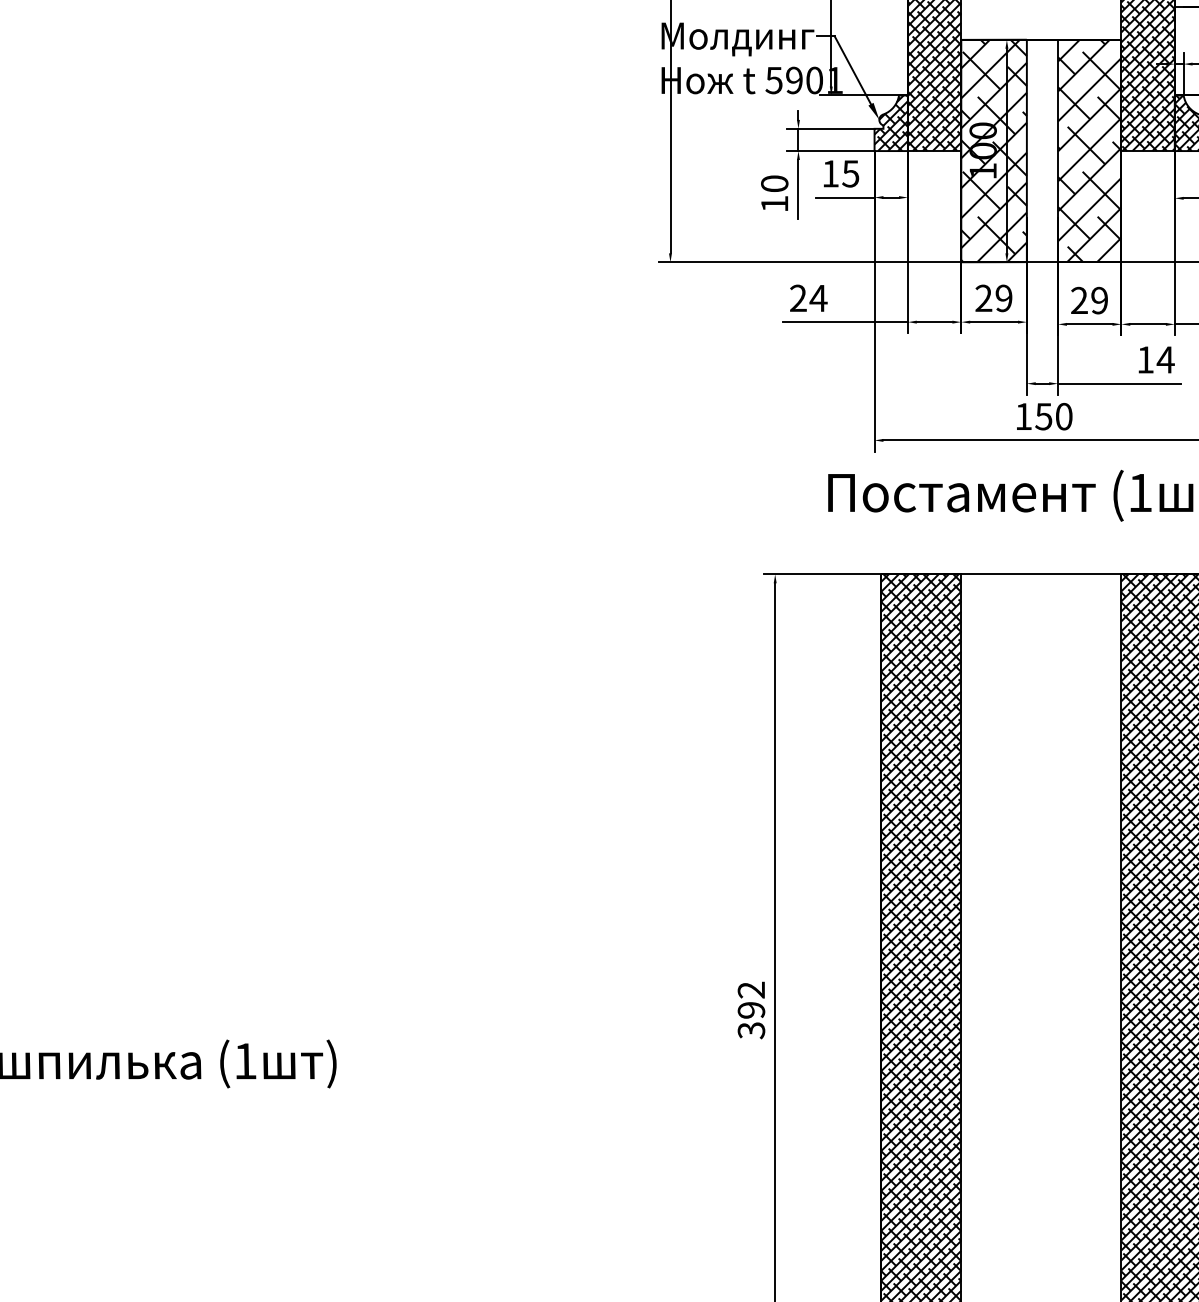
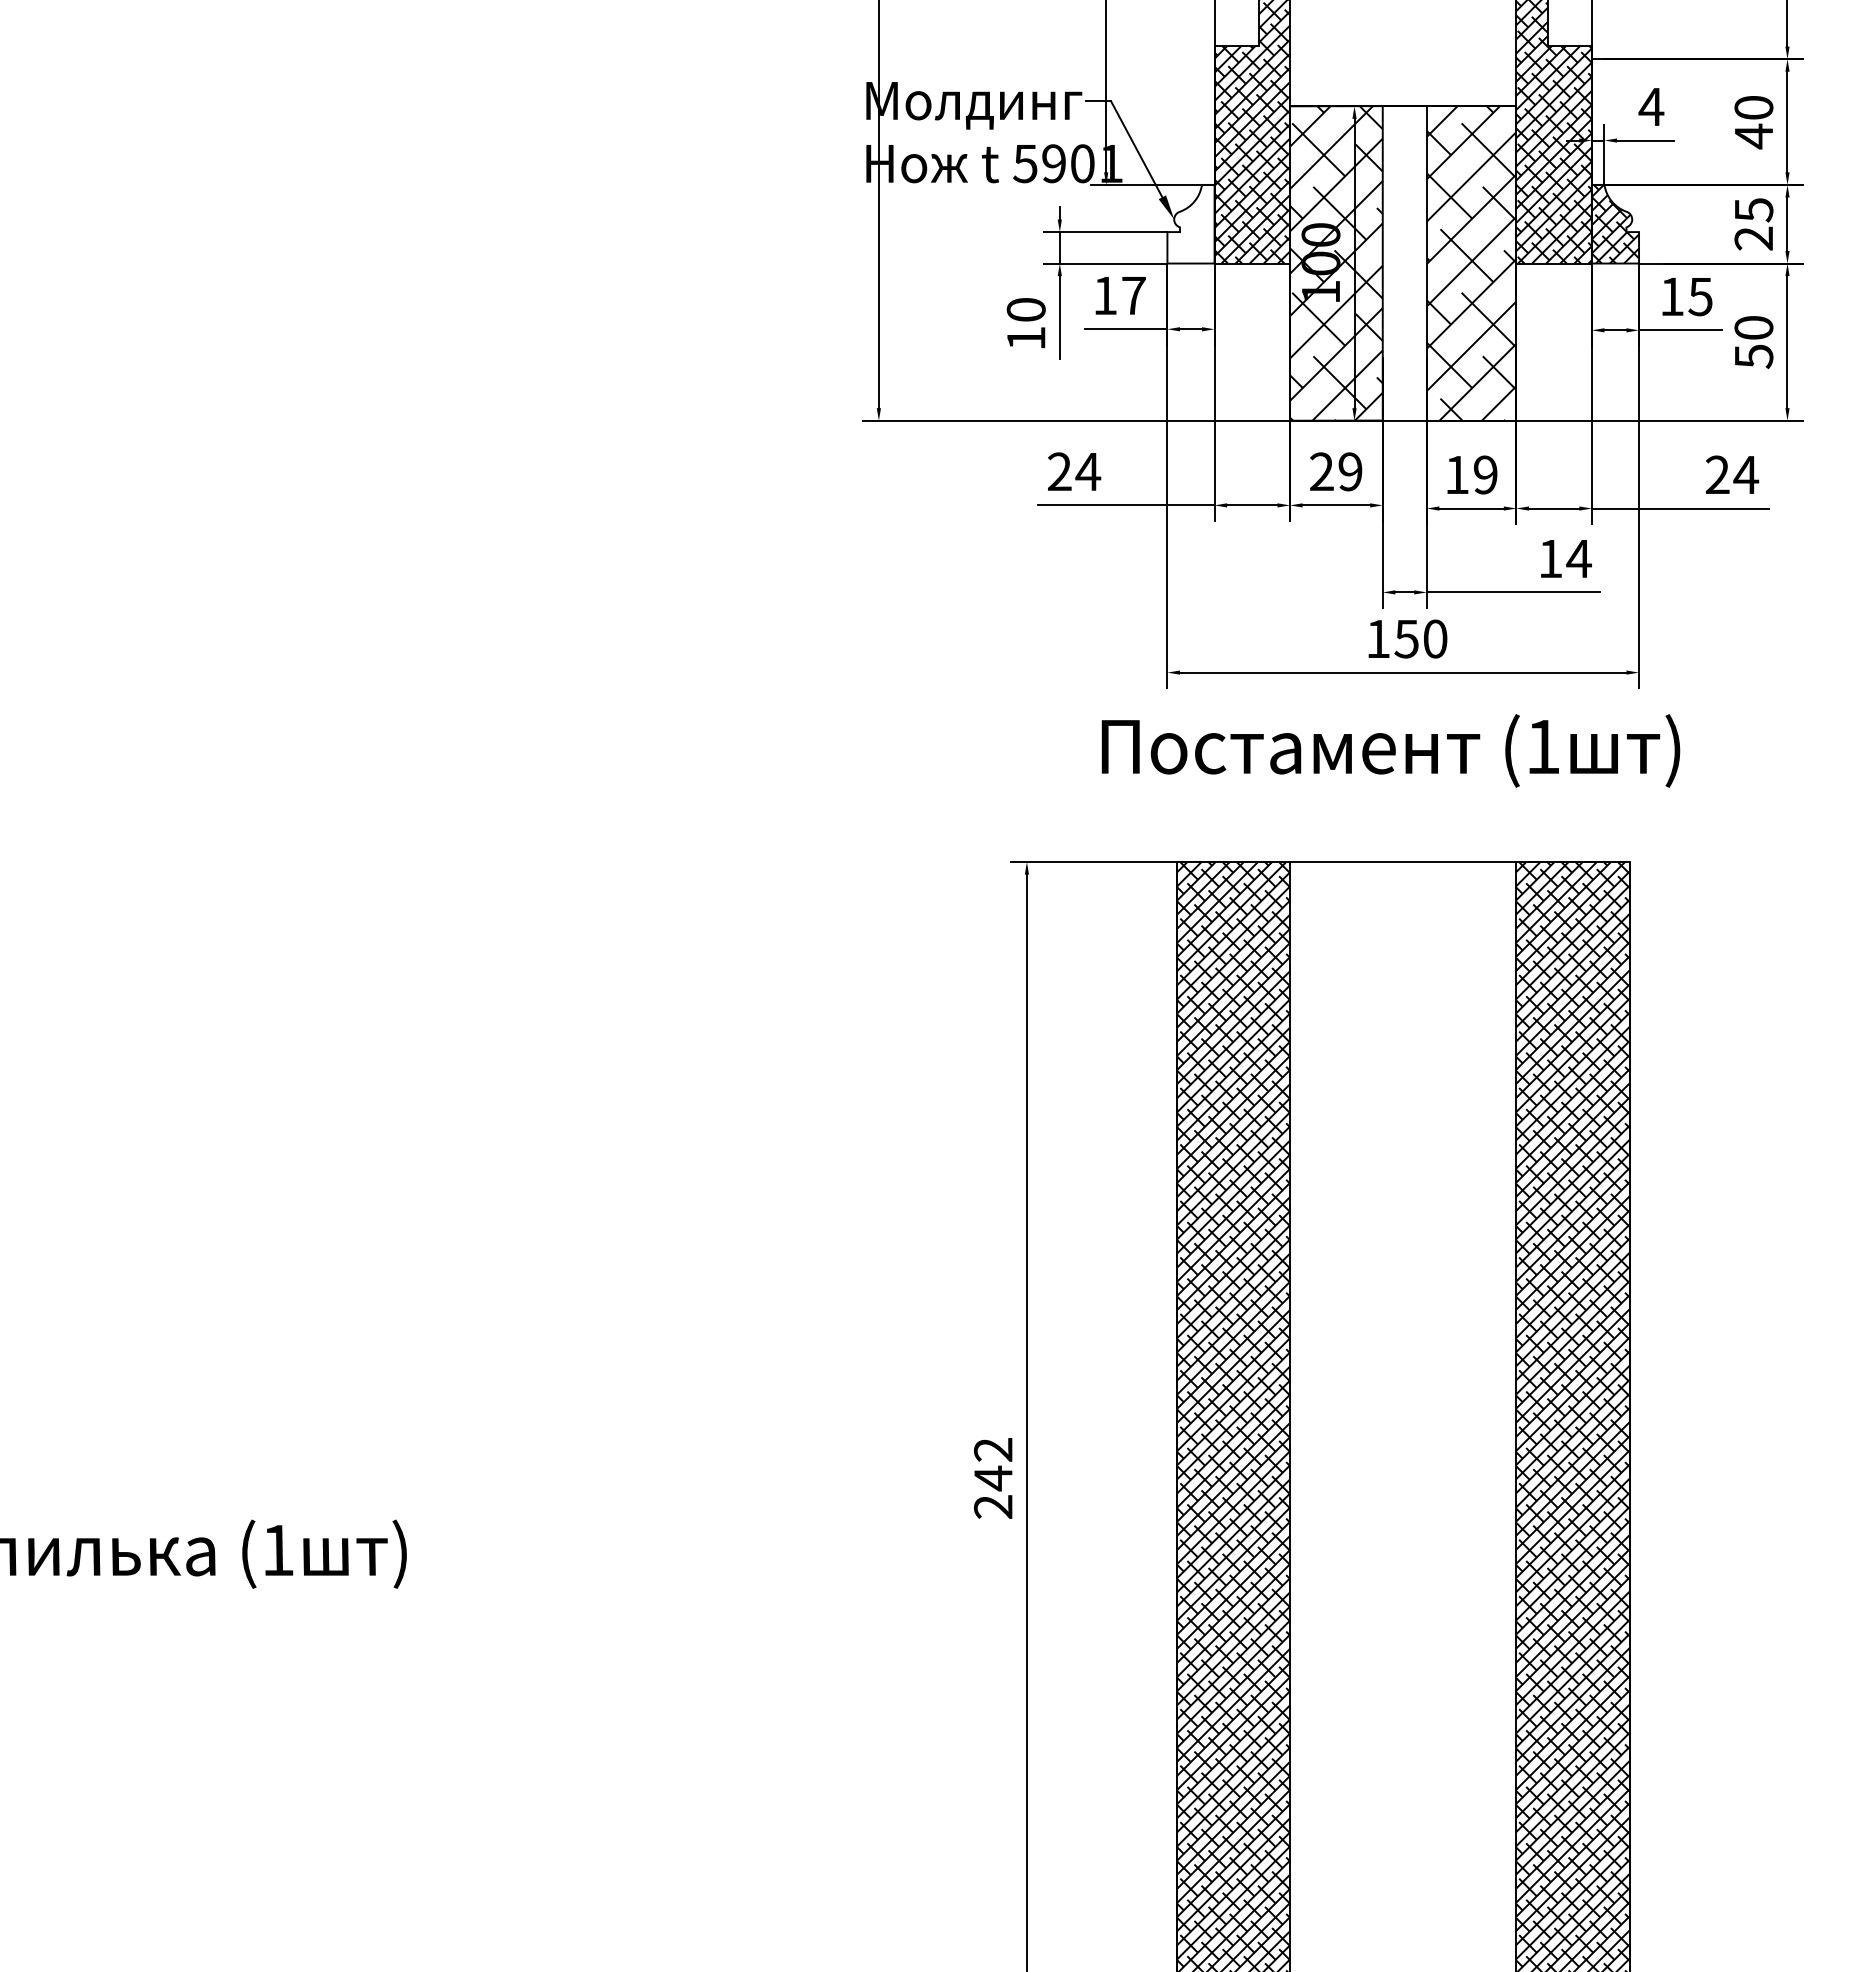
hatch: (890, 122) -> (1190, 223), removed
text: (850, 174) -> (1133, 296), 15 -> 17
text: (1079, 300) -> (1456, 474), 29 -> 19
text: (751, 1020) -> (993, 1492), 392 -> 242

